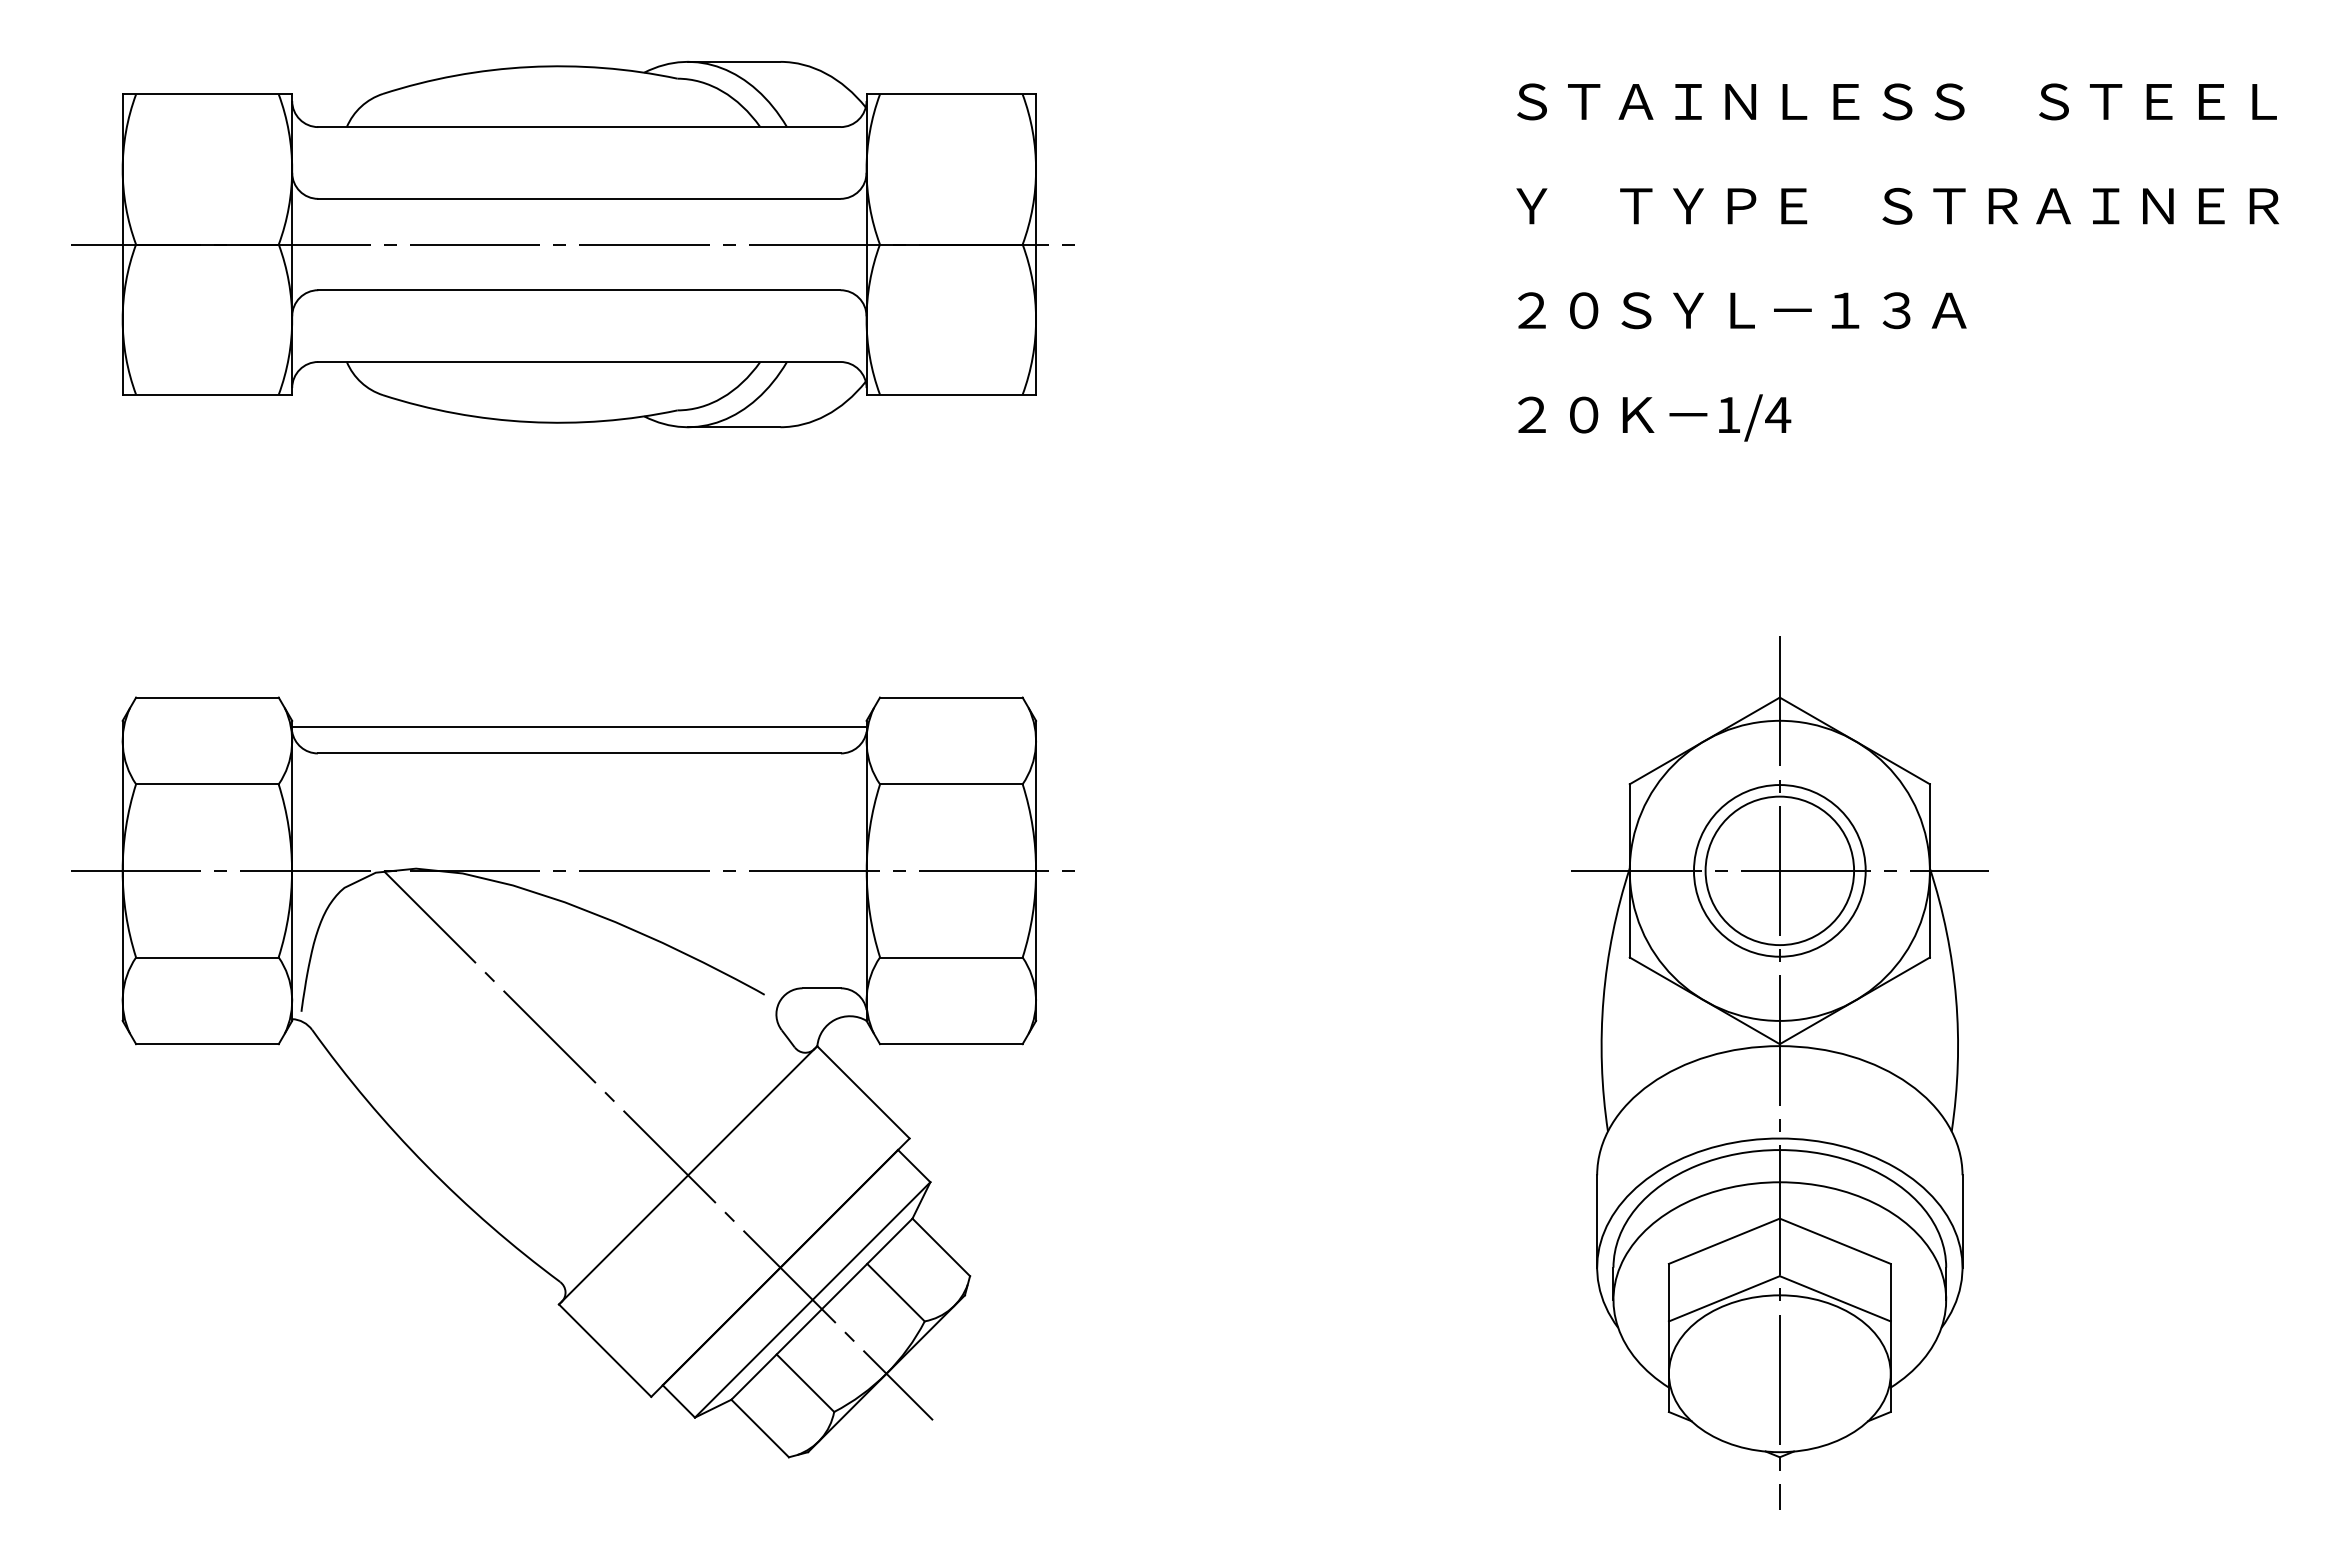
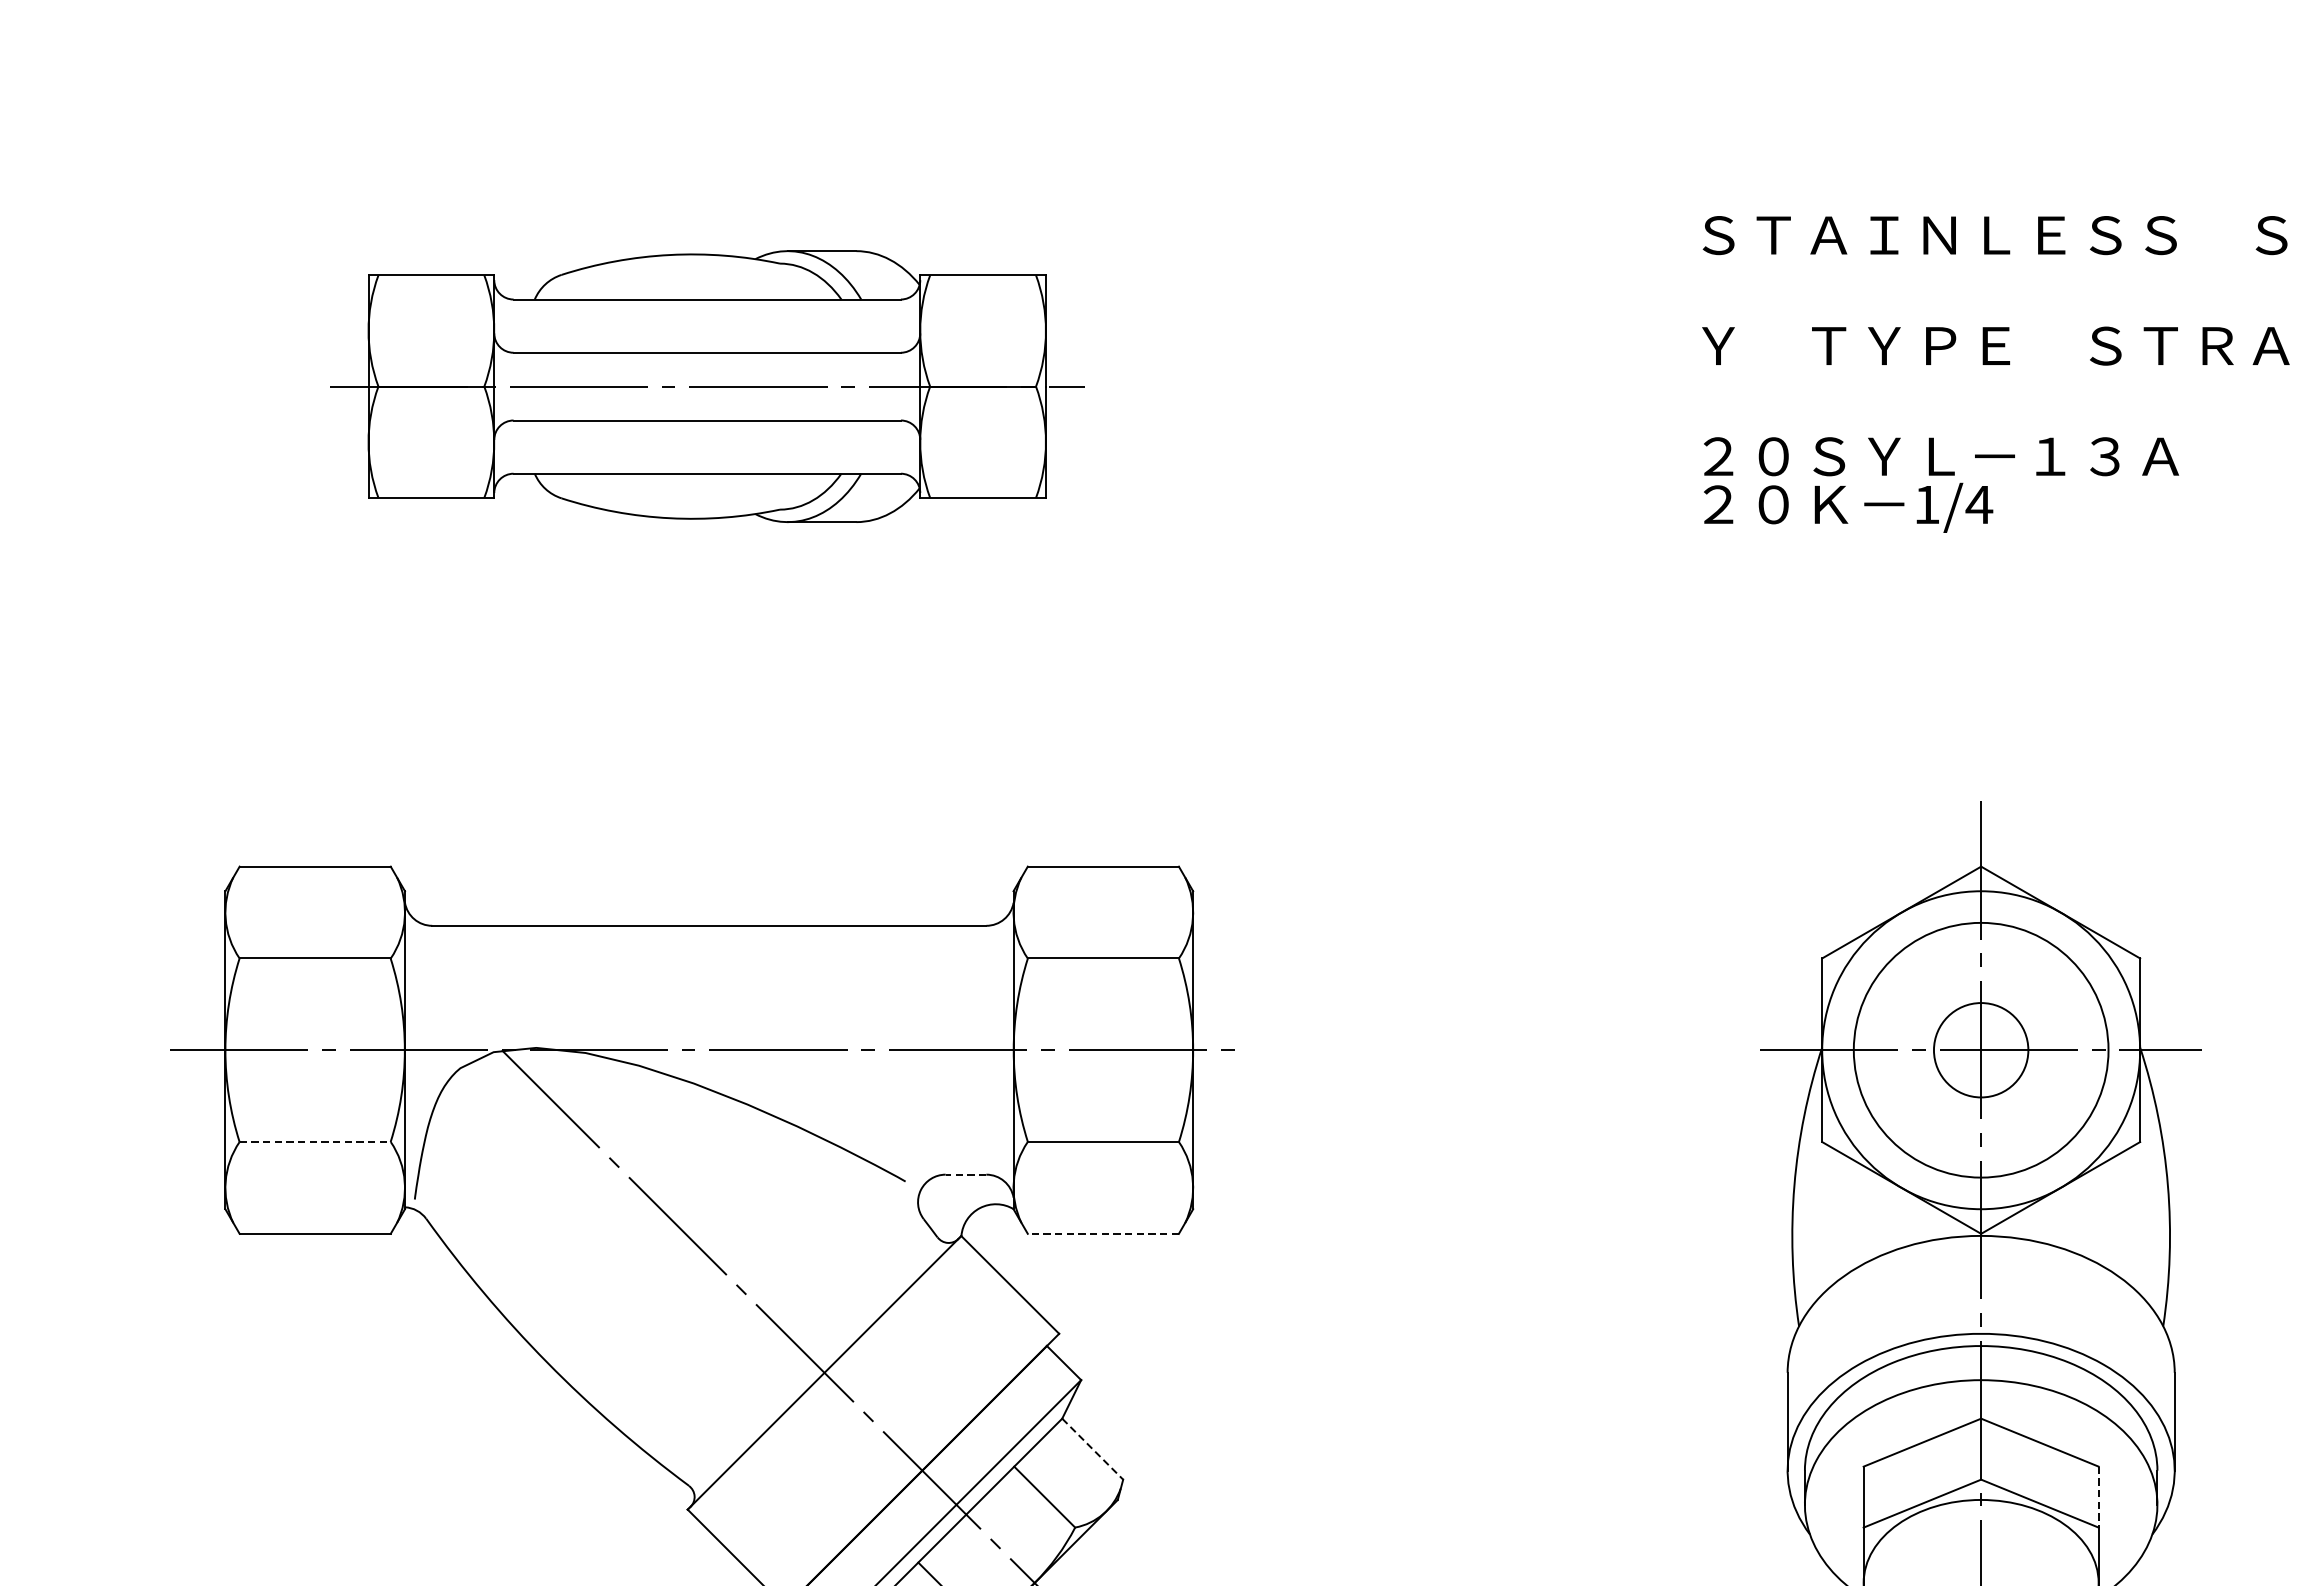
part: (572, 244) -> (701, 386), size x0.7
text: (1654, 417) -> (1848, 507), moved
line: (579, 727) -> (709, 898), removed
circle: (1779, 870) -> (1980, 1049), size x0.6
circle: (1779, 870) -> (1980, 1049), size x1.4
line: (207, 957) -> (315, 1142), solid -> dashed
line: (821, 988) -> (965, 1174), solid -> dashed
line: (950, 1044) -> (1102, 1234), solid -> dashed
line: (941, 1247) -> (1092, 1449), solid -> dashed
line: (1890, 1292) -> (2098, 1496), solid -> dashed

